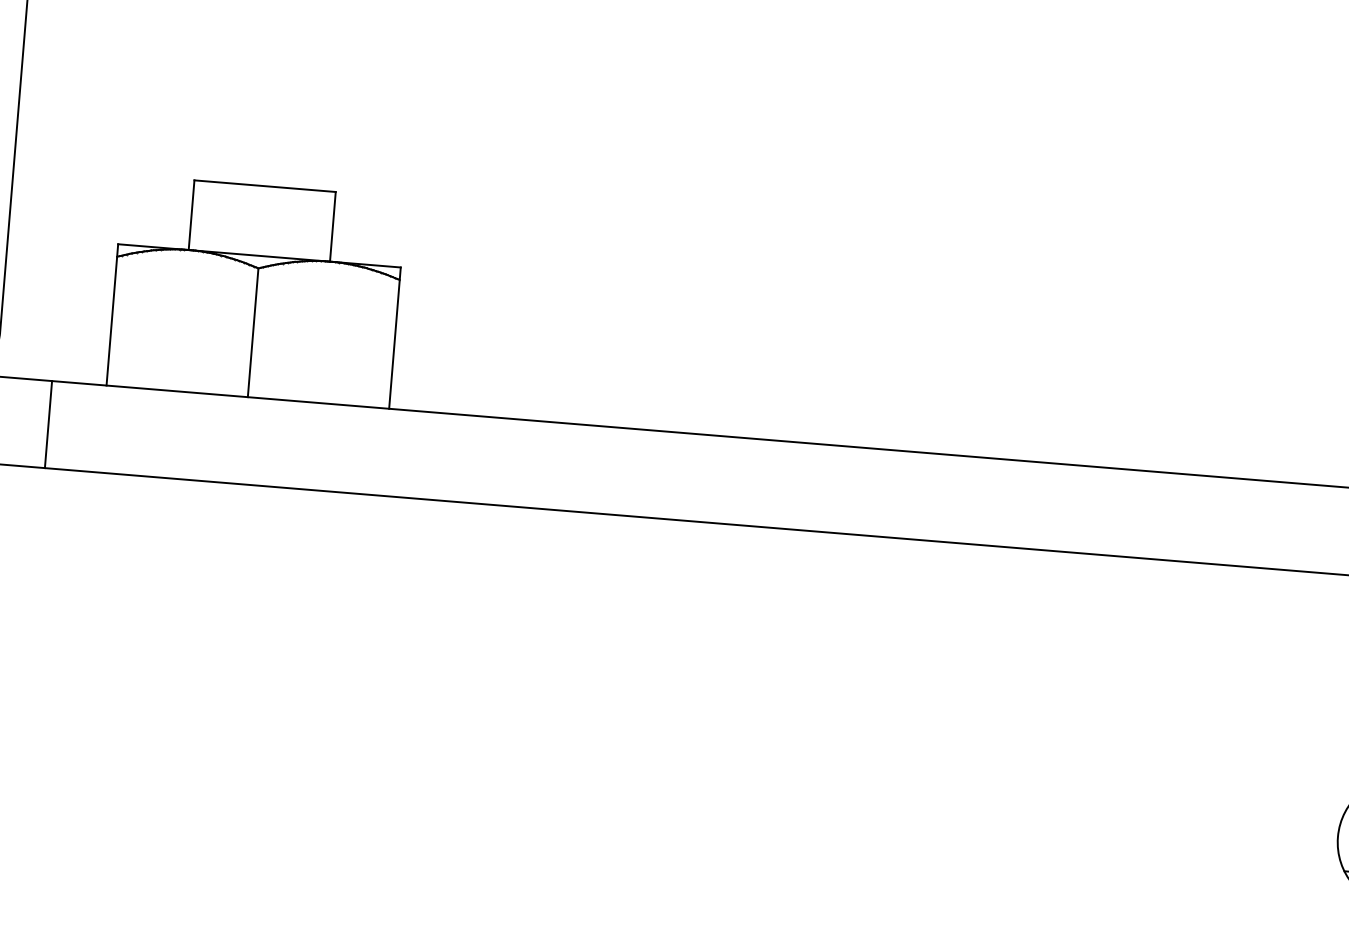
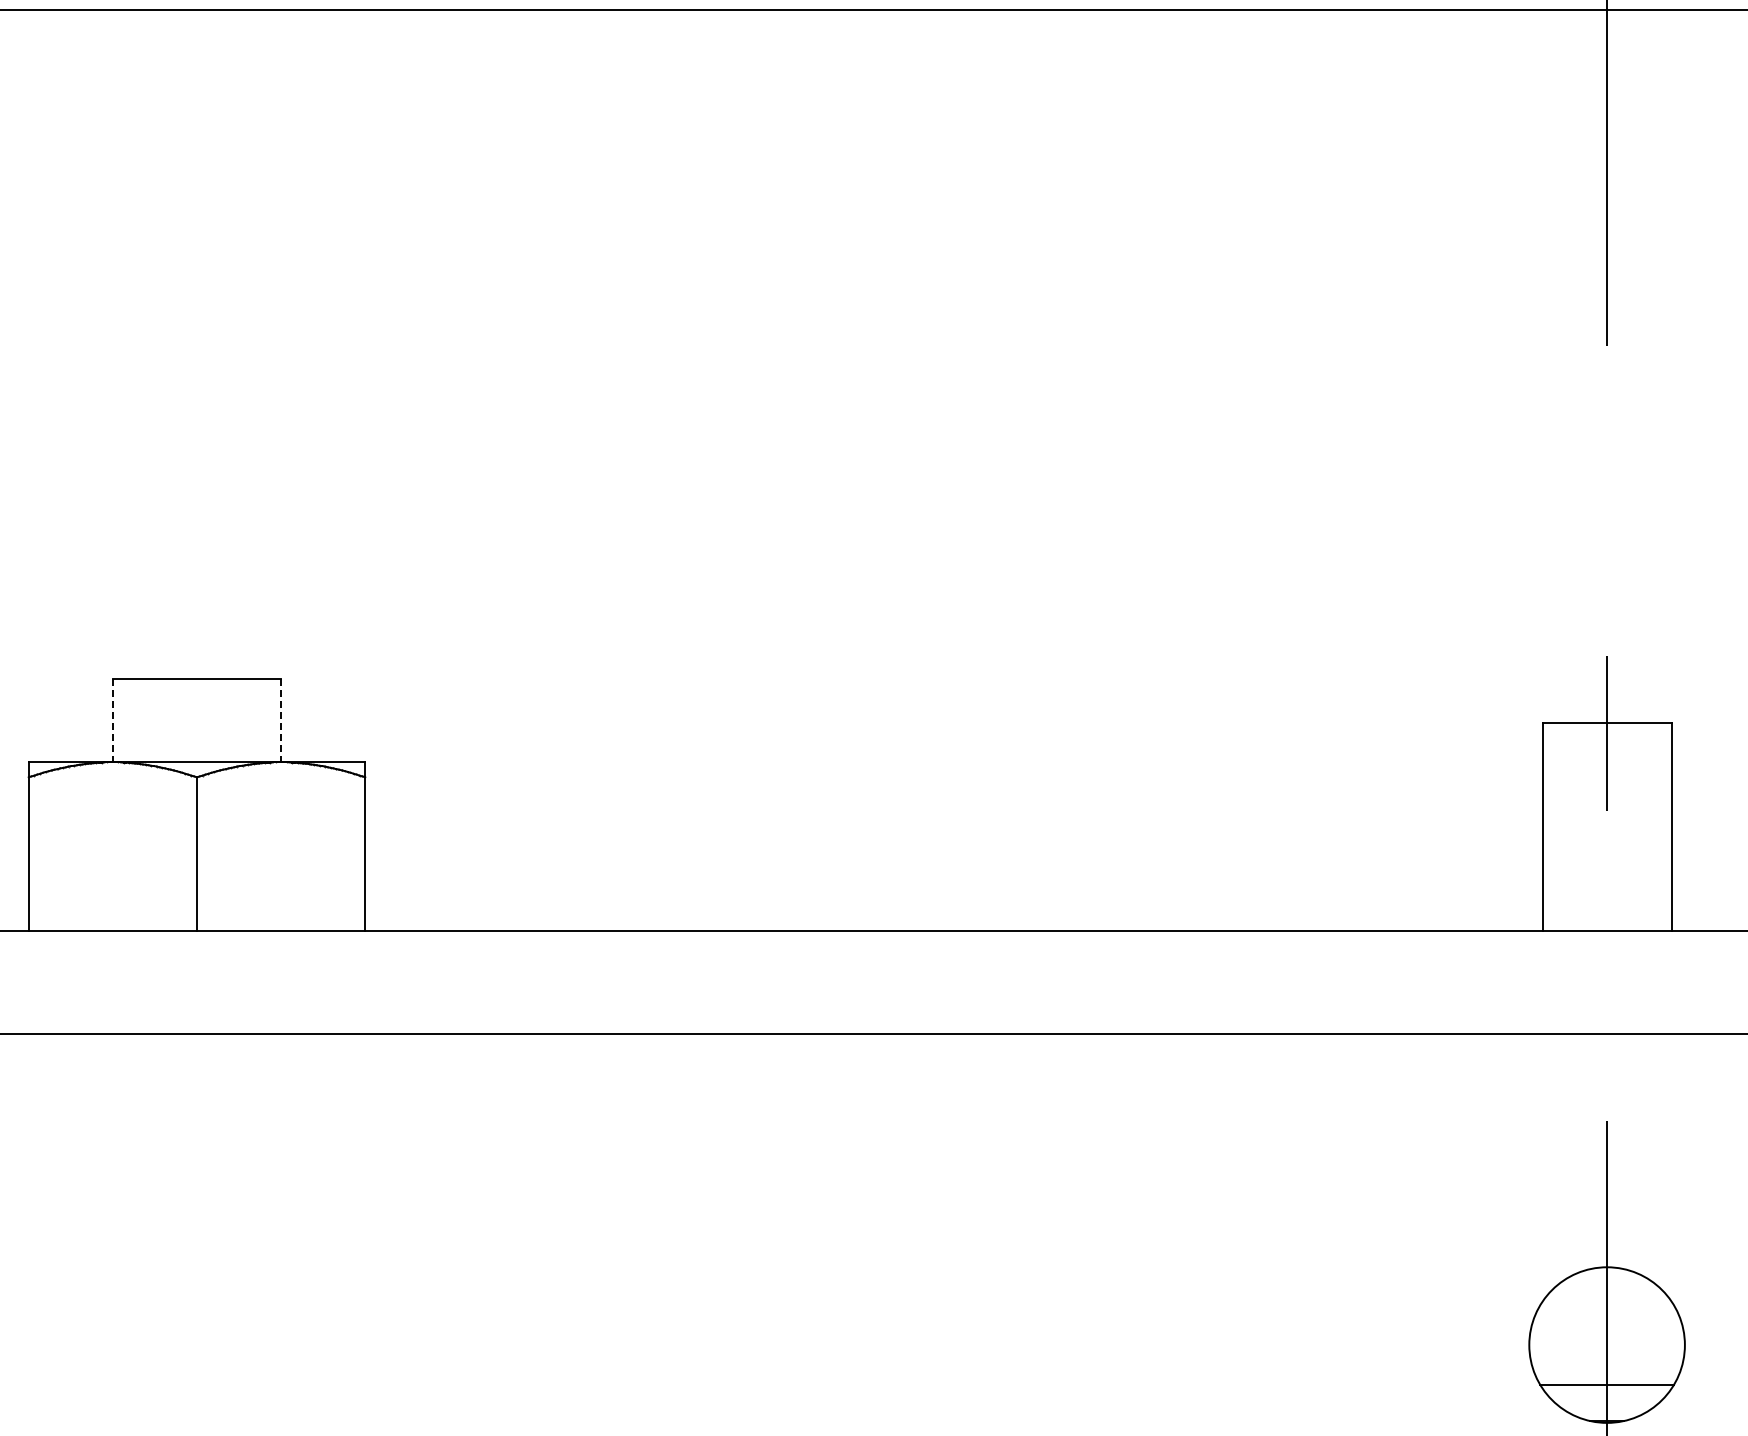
line: (191, 215) -> (112, 721), solid -> dashed
line: (333, 227) -> (281, 721), solid -> dashed

